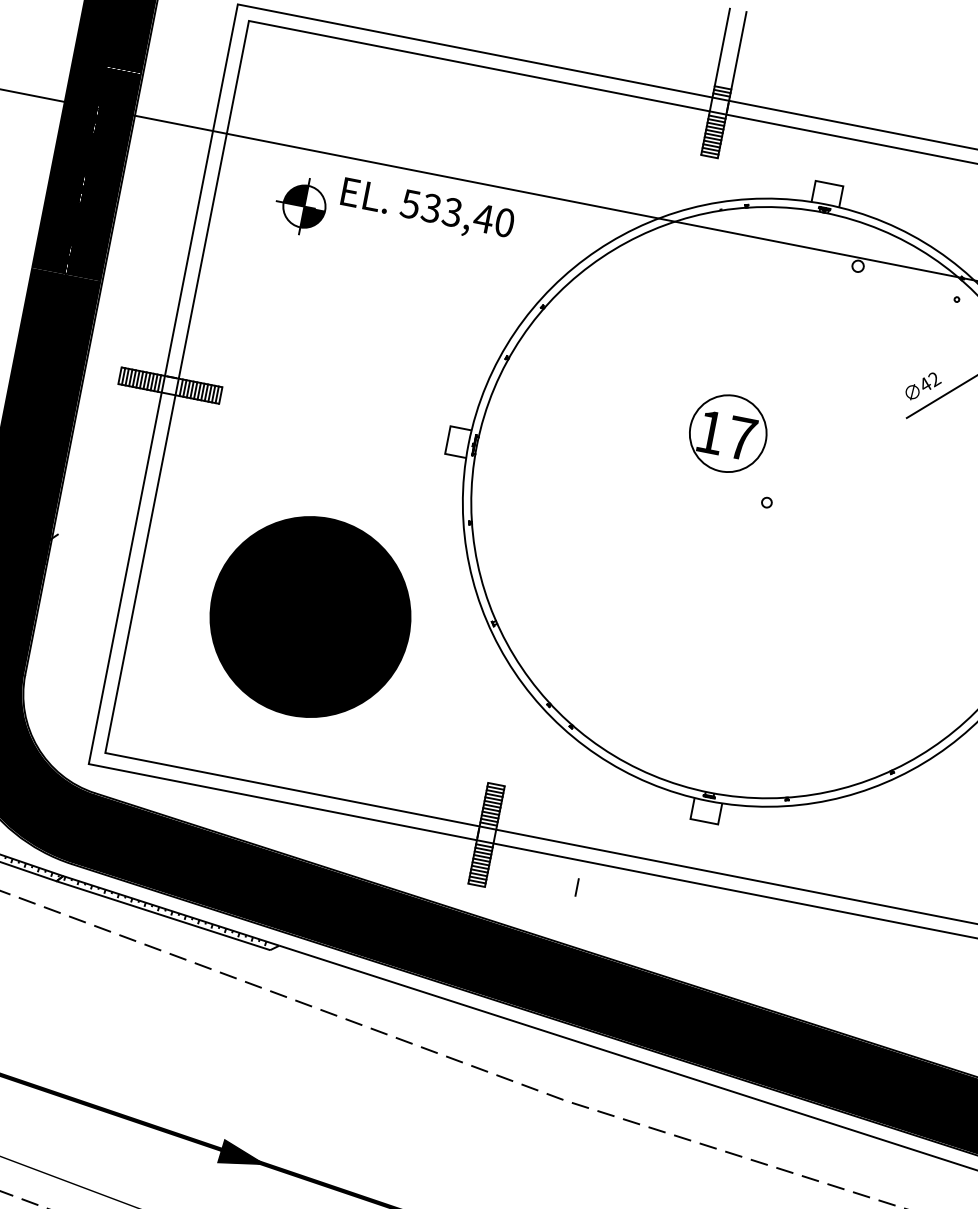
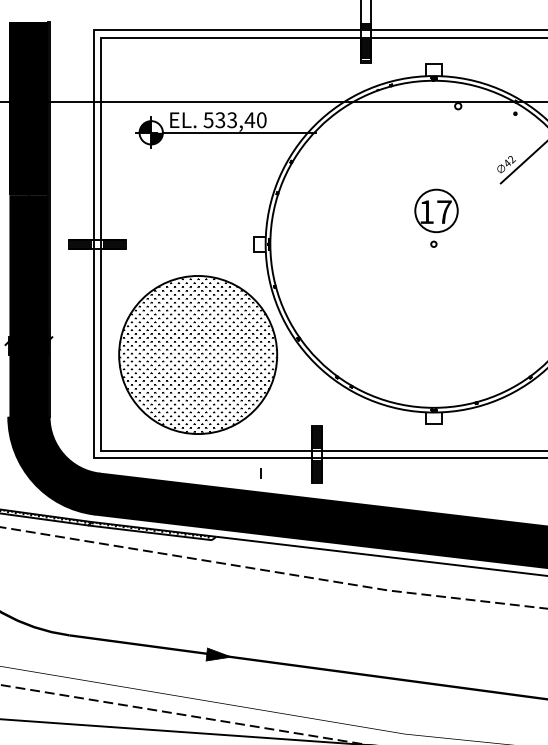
line: (459, 236) -> (238, 132), added
part: (728, 432) -> (436, 210), moved
part: (311, 616) -> (198, 354), size x1.43
line: (576, 887) -> (260, 473), moved

